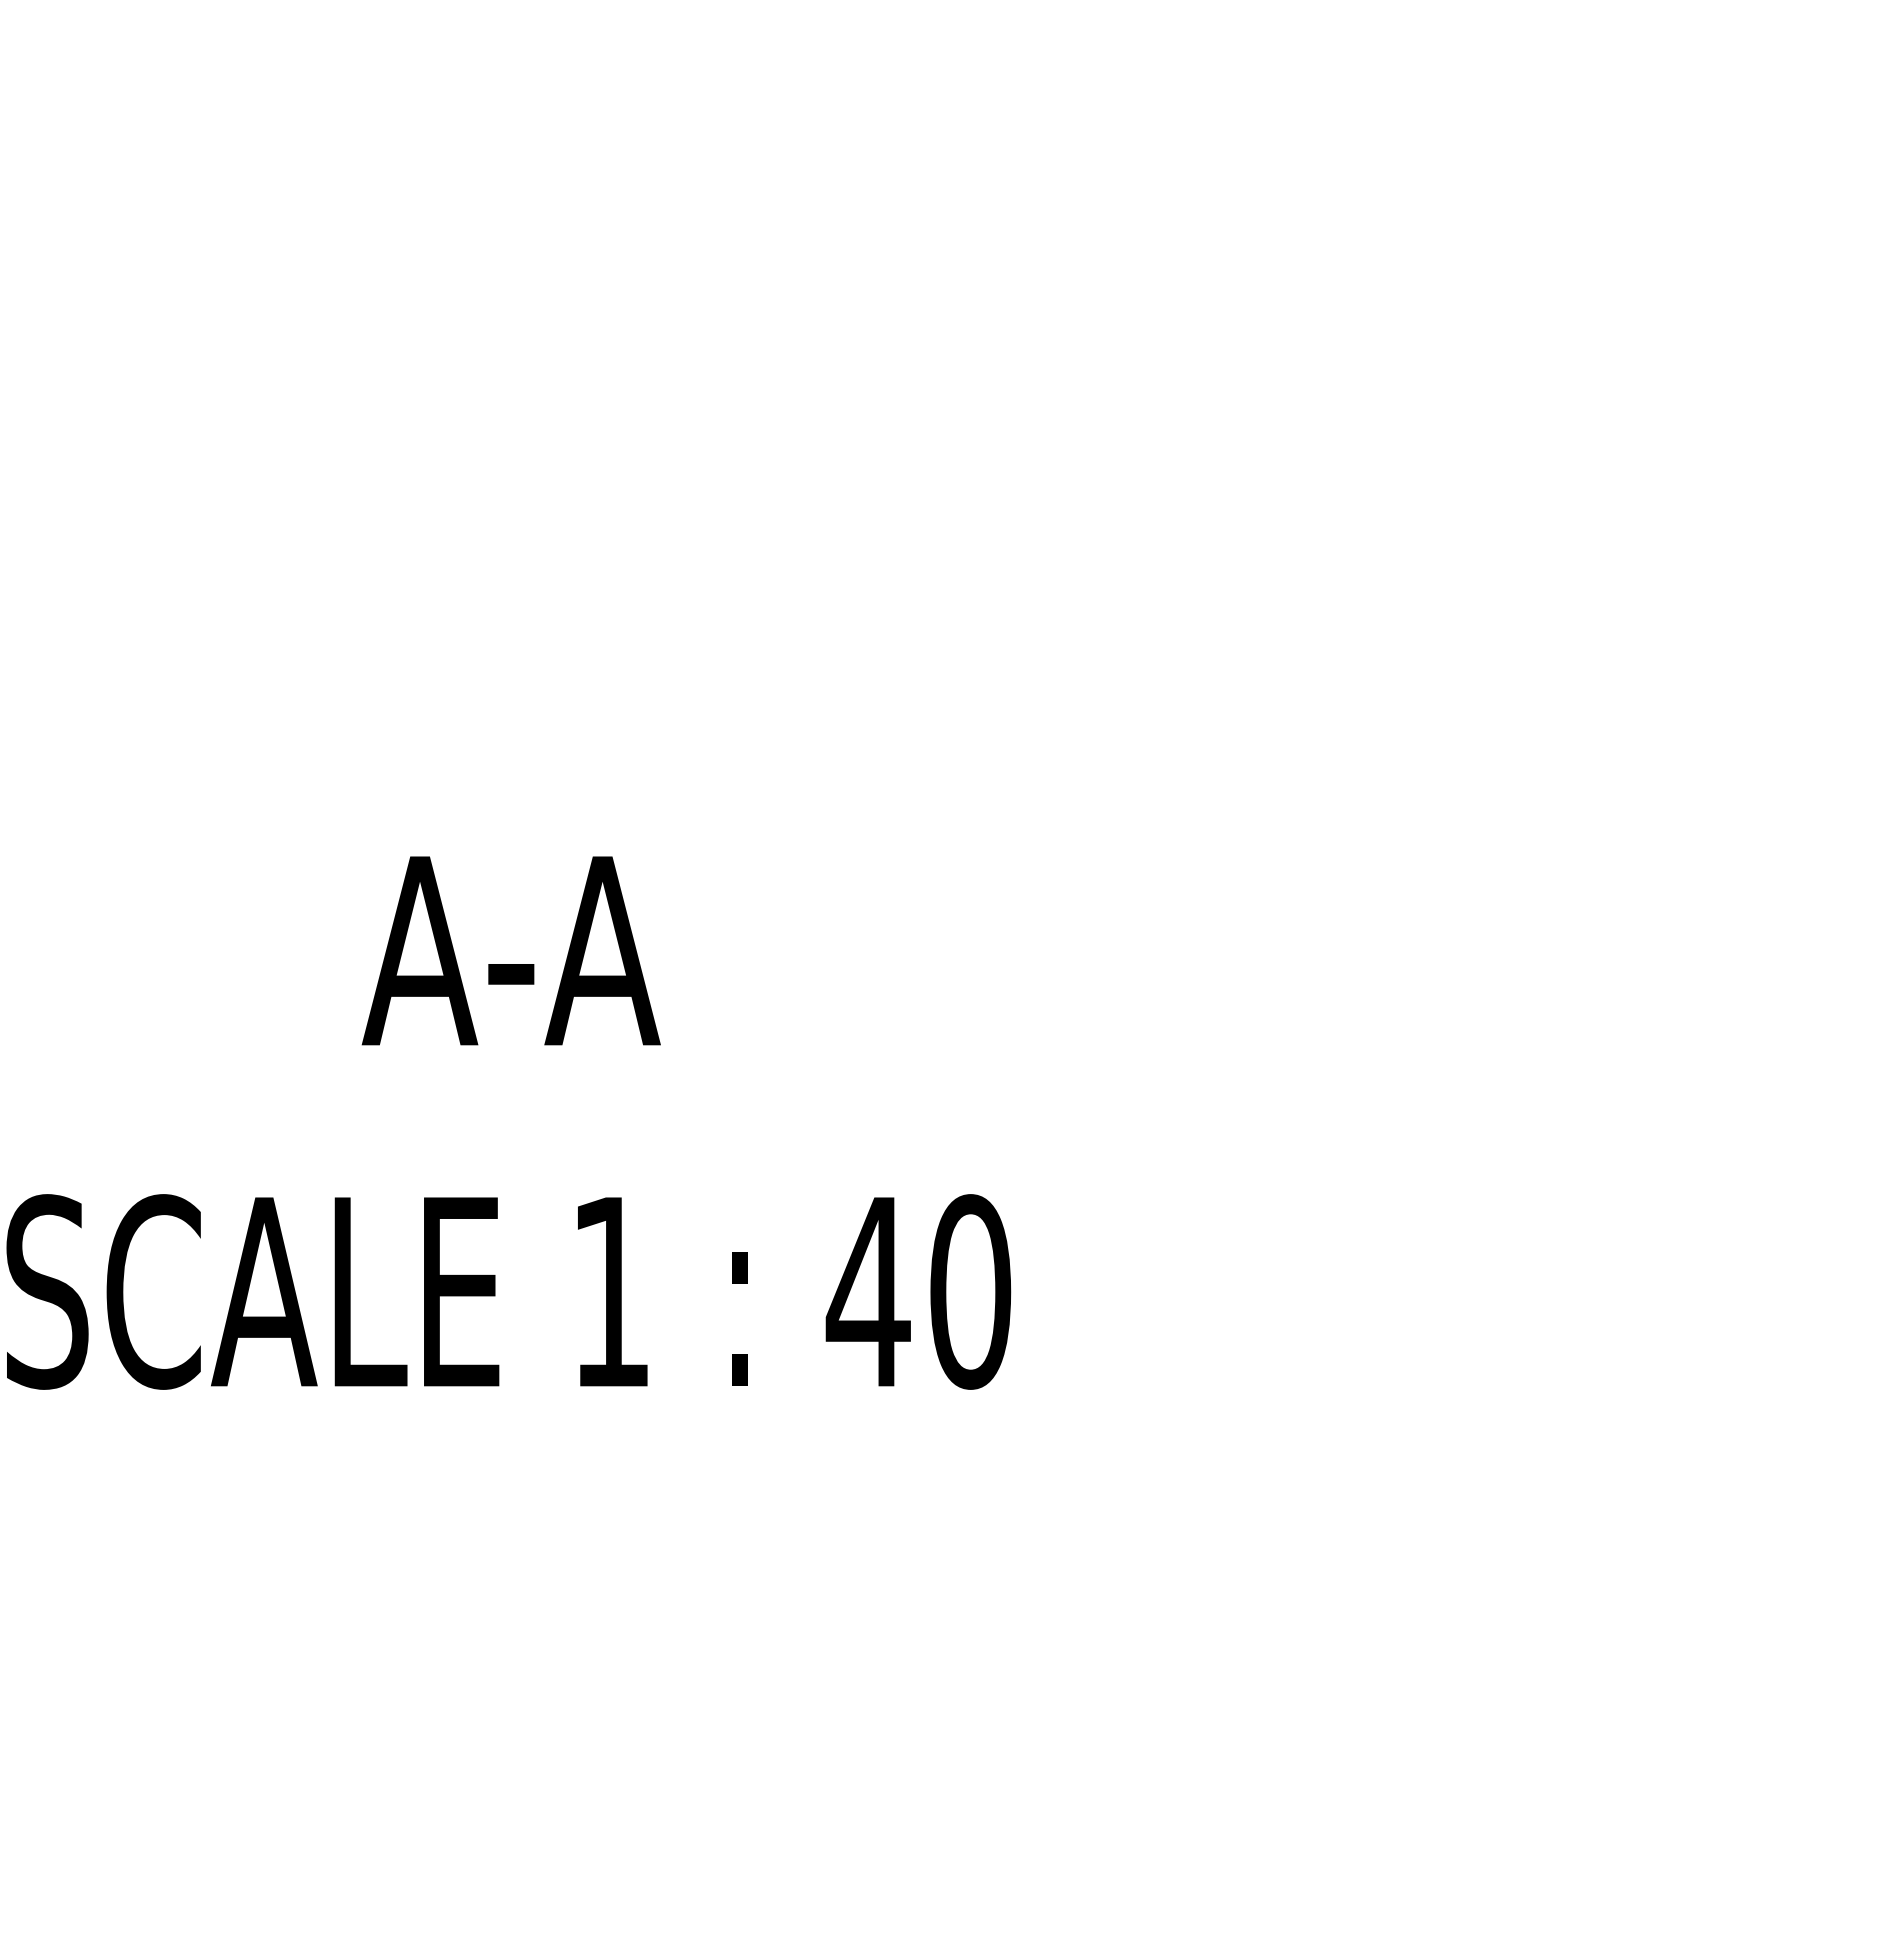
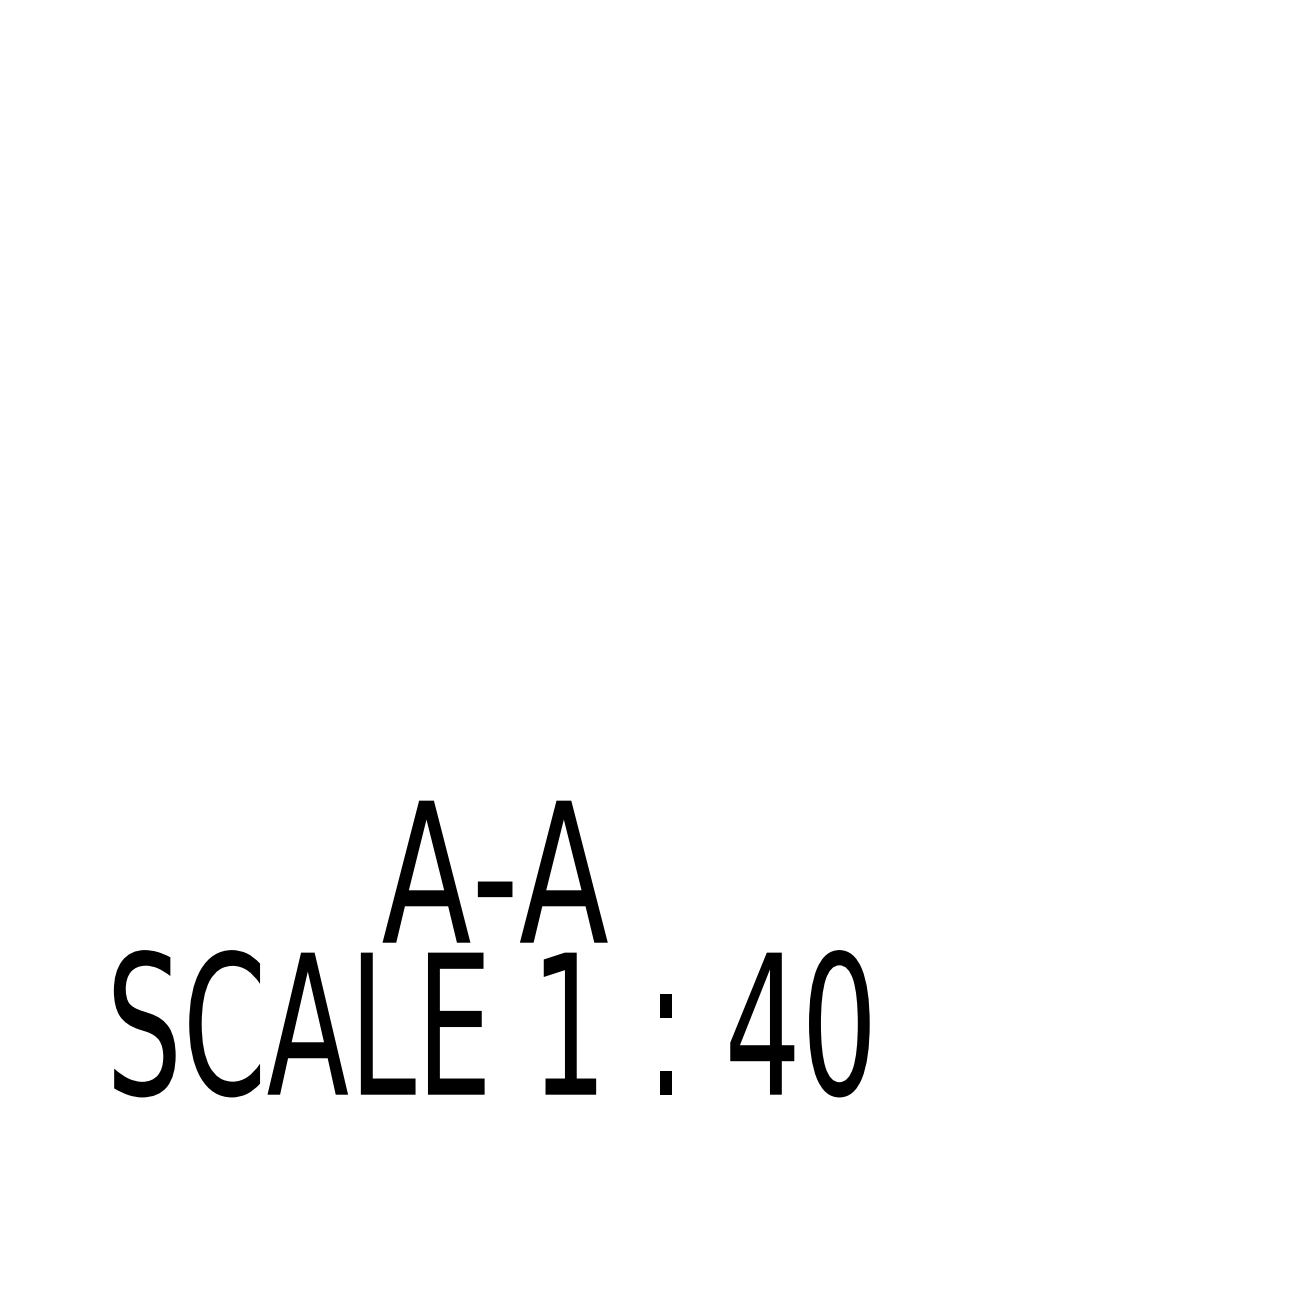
text: (510, 950) -> (494, 871), moved

